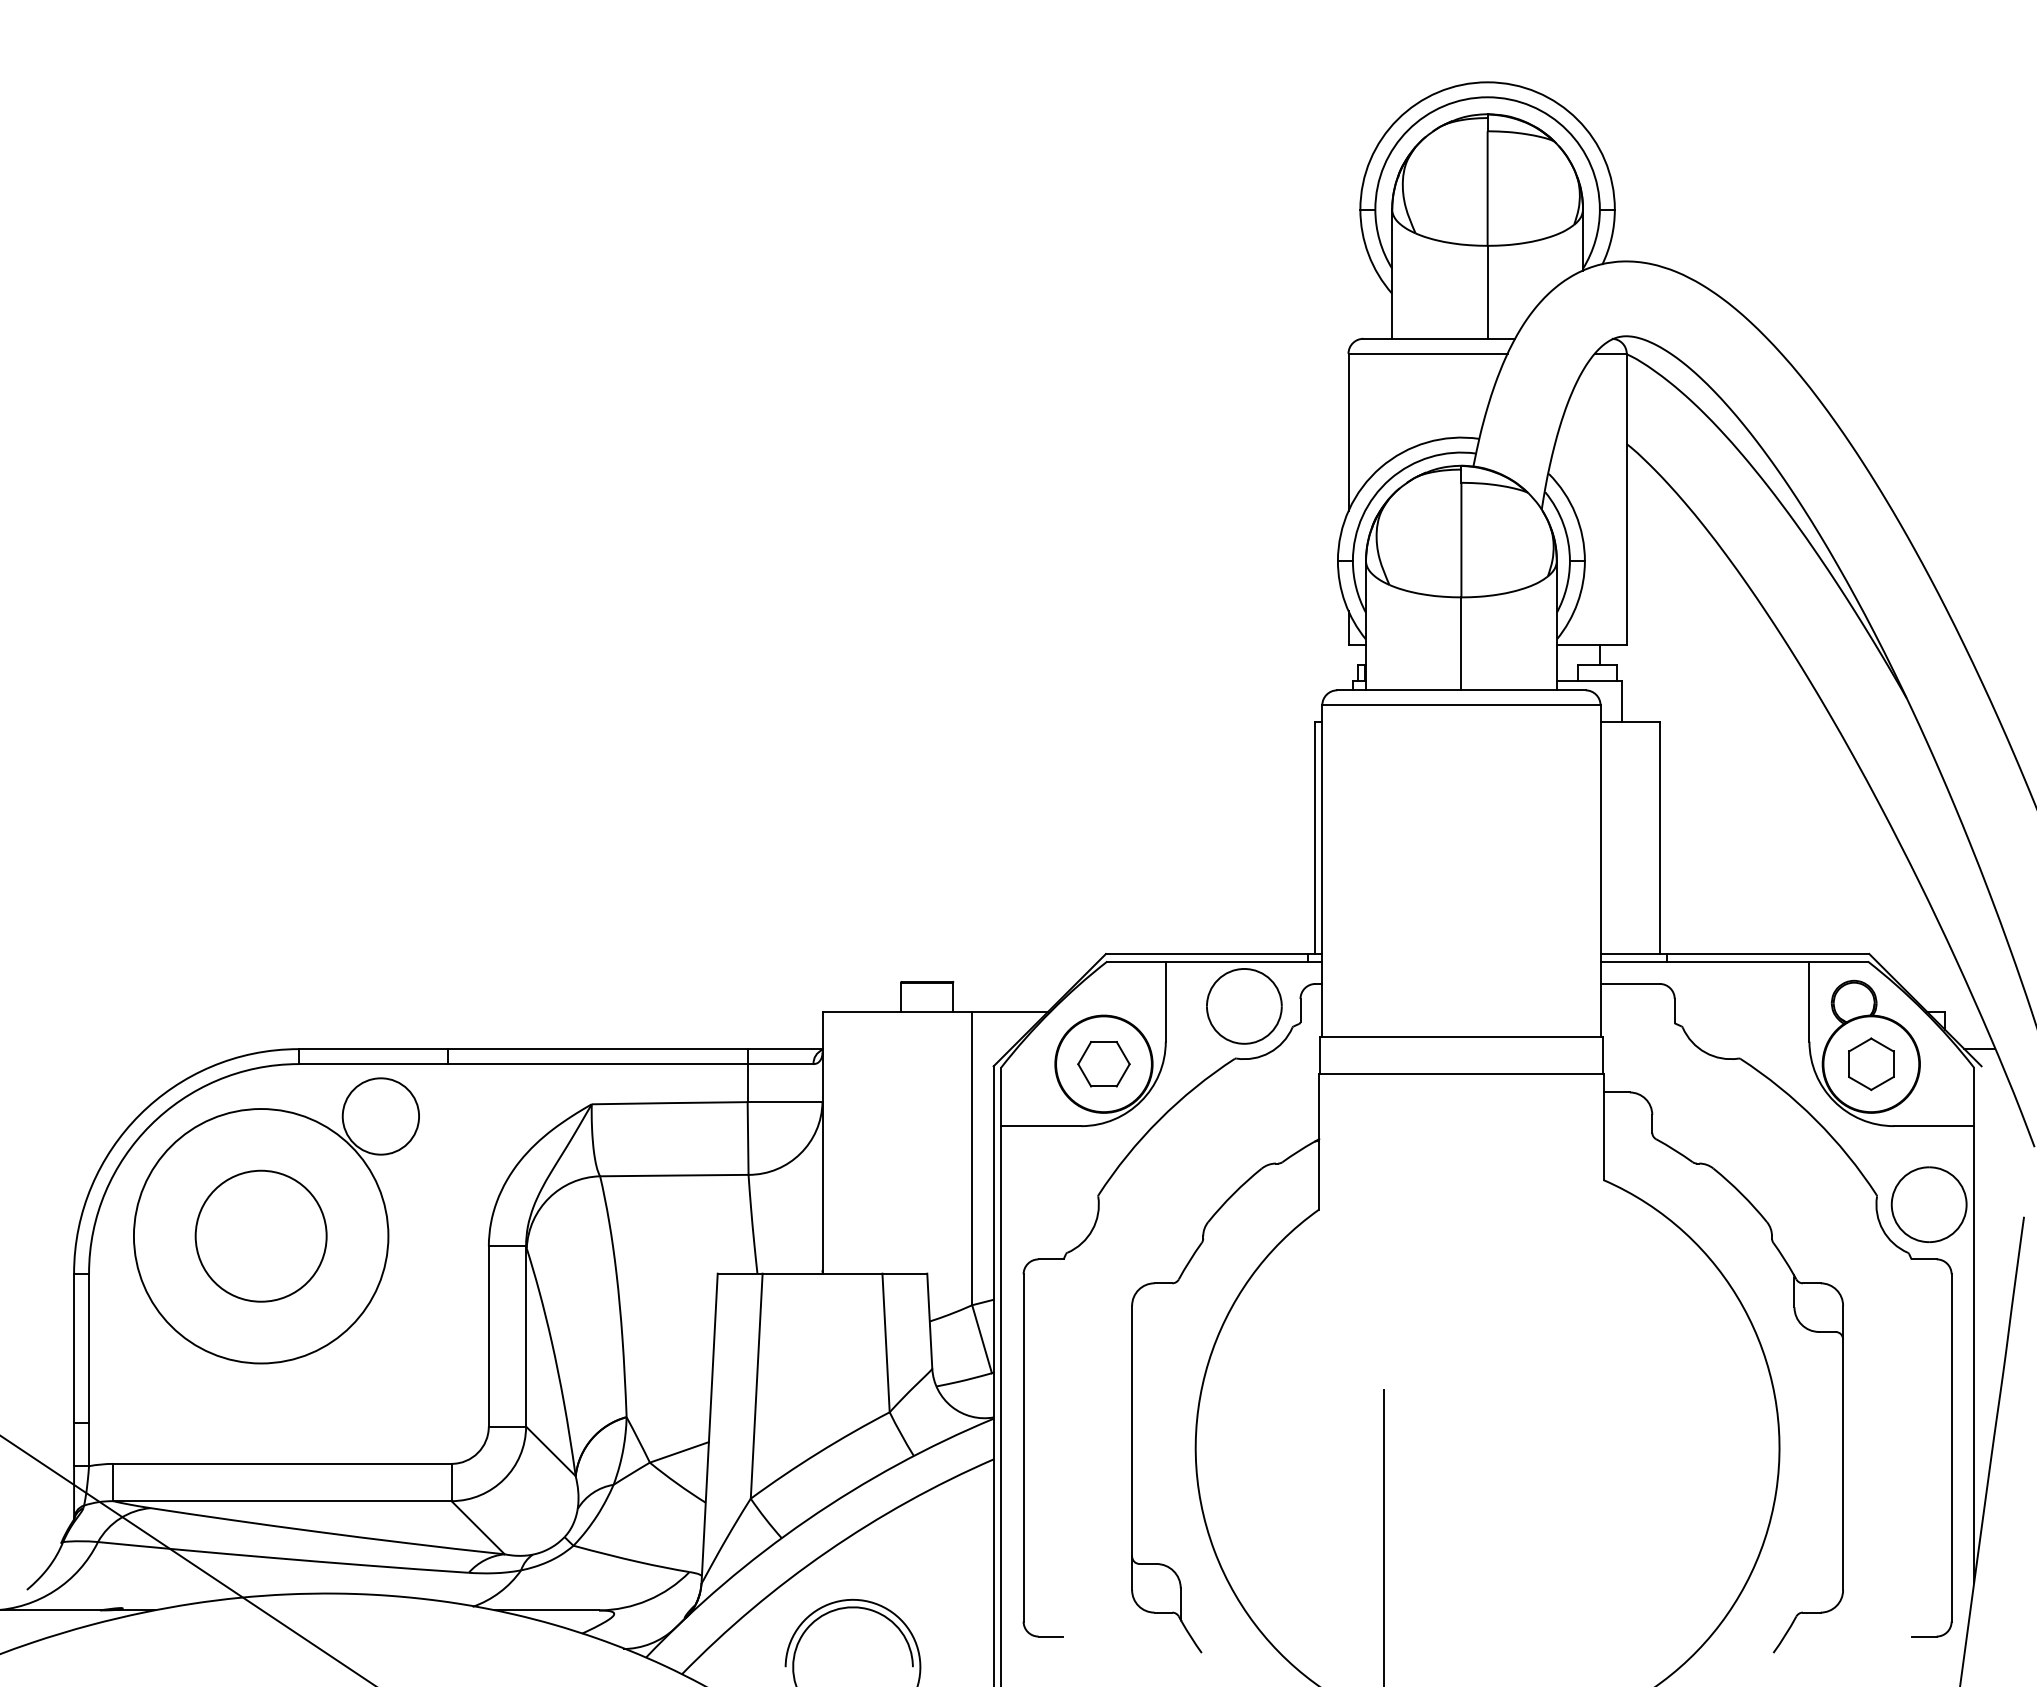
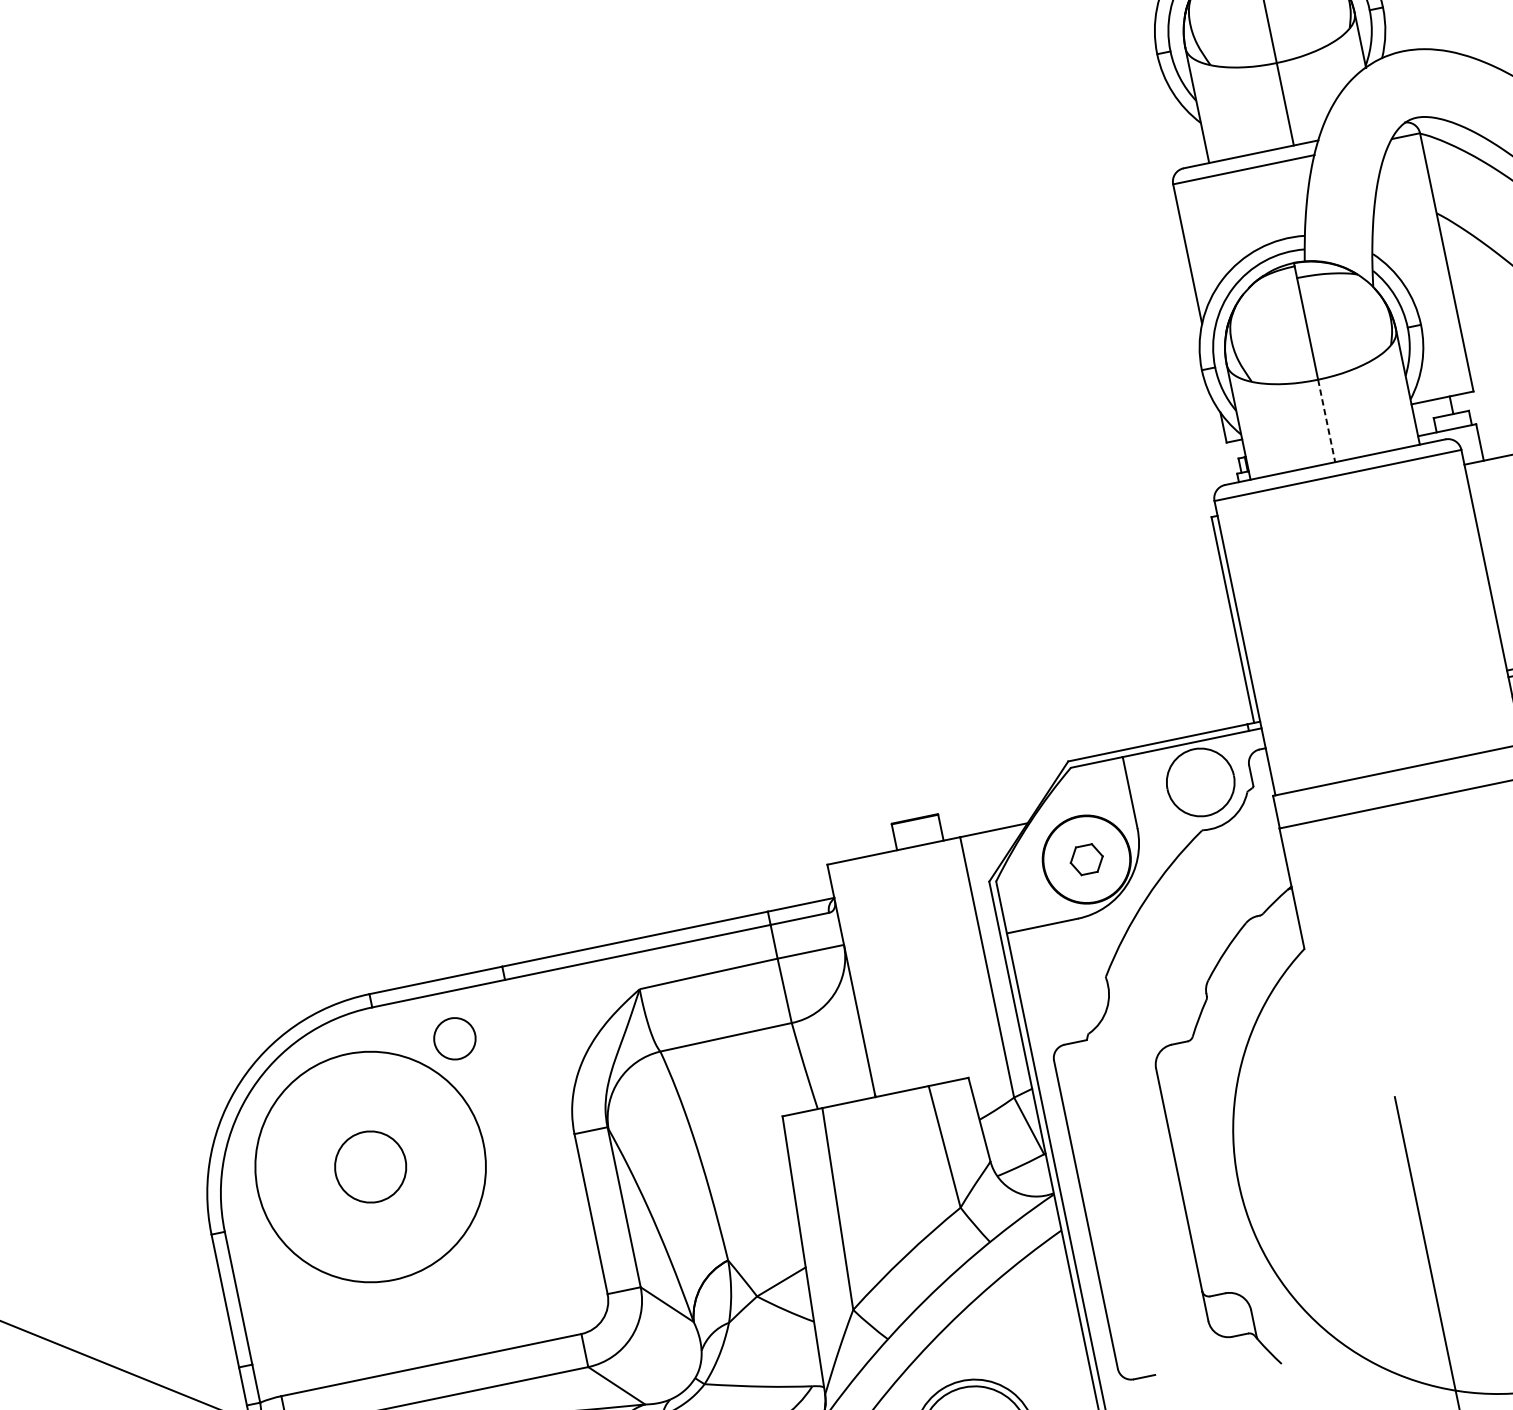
line: (1461, 644) -> (1326, 421), solid -> dashed
part: (1103, 1064) -> (1086, 859), size x0.7
circle: (380, 1116) -> (454, 1038), size x0.6
circle: (260, 1235) -> (369, 1166), size x0.6

